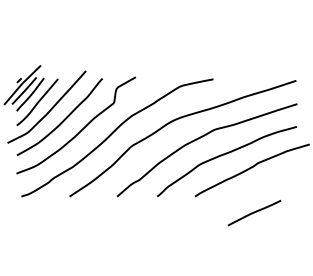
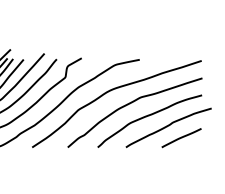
line: (254, 212) -> (181, 137), moved

